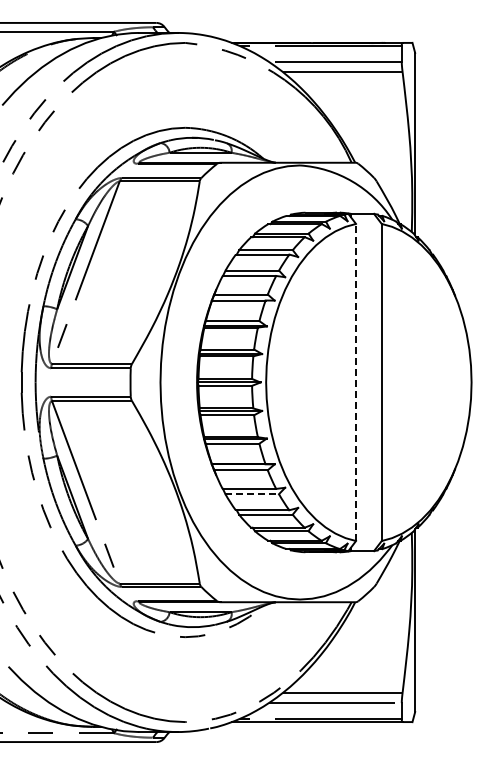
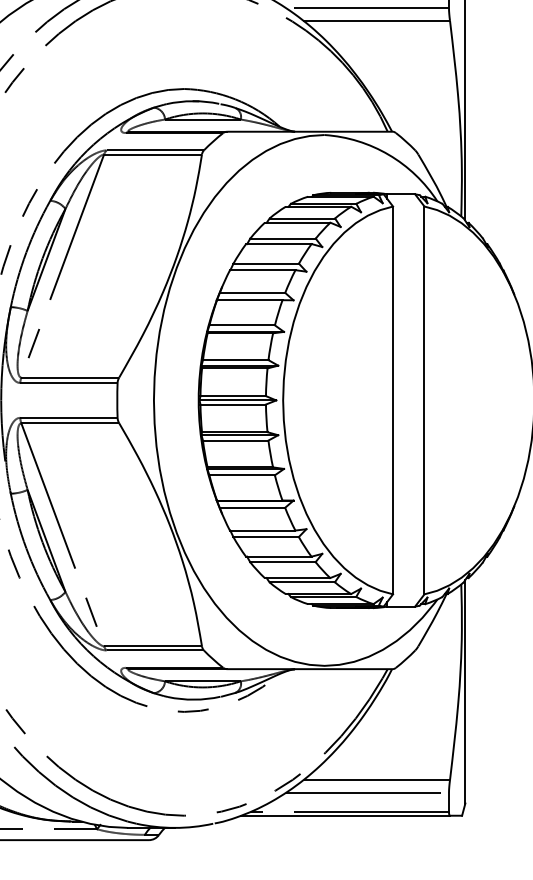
line: (356, 382) -> (393, 400), dashed -> solid
line: (252, 494) -> (266, 537), dashed -> solid

